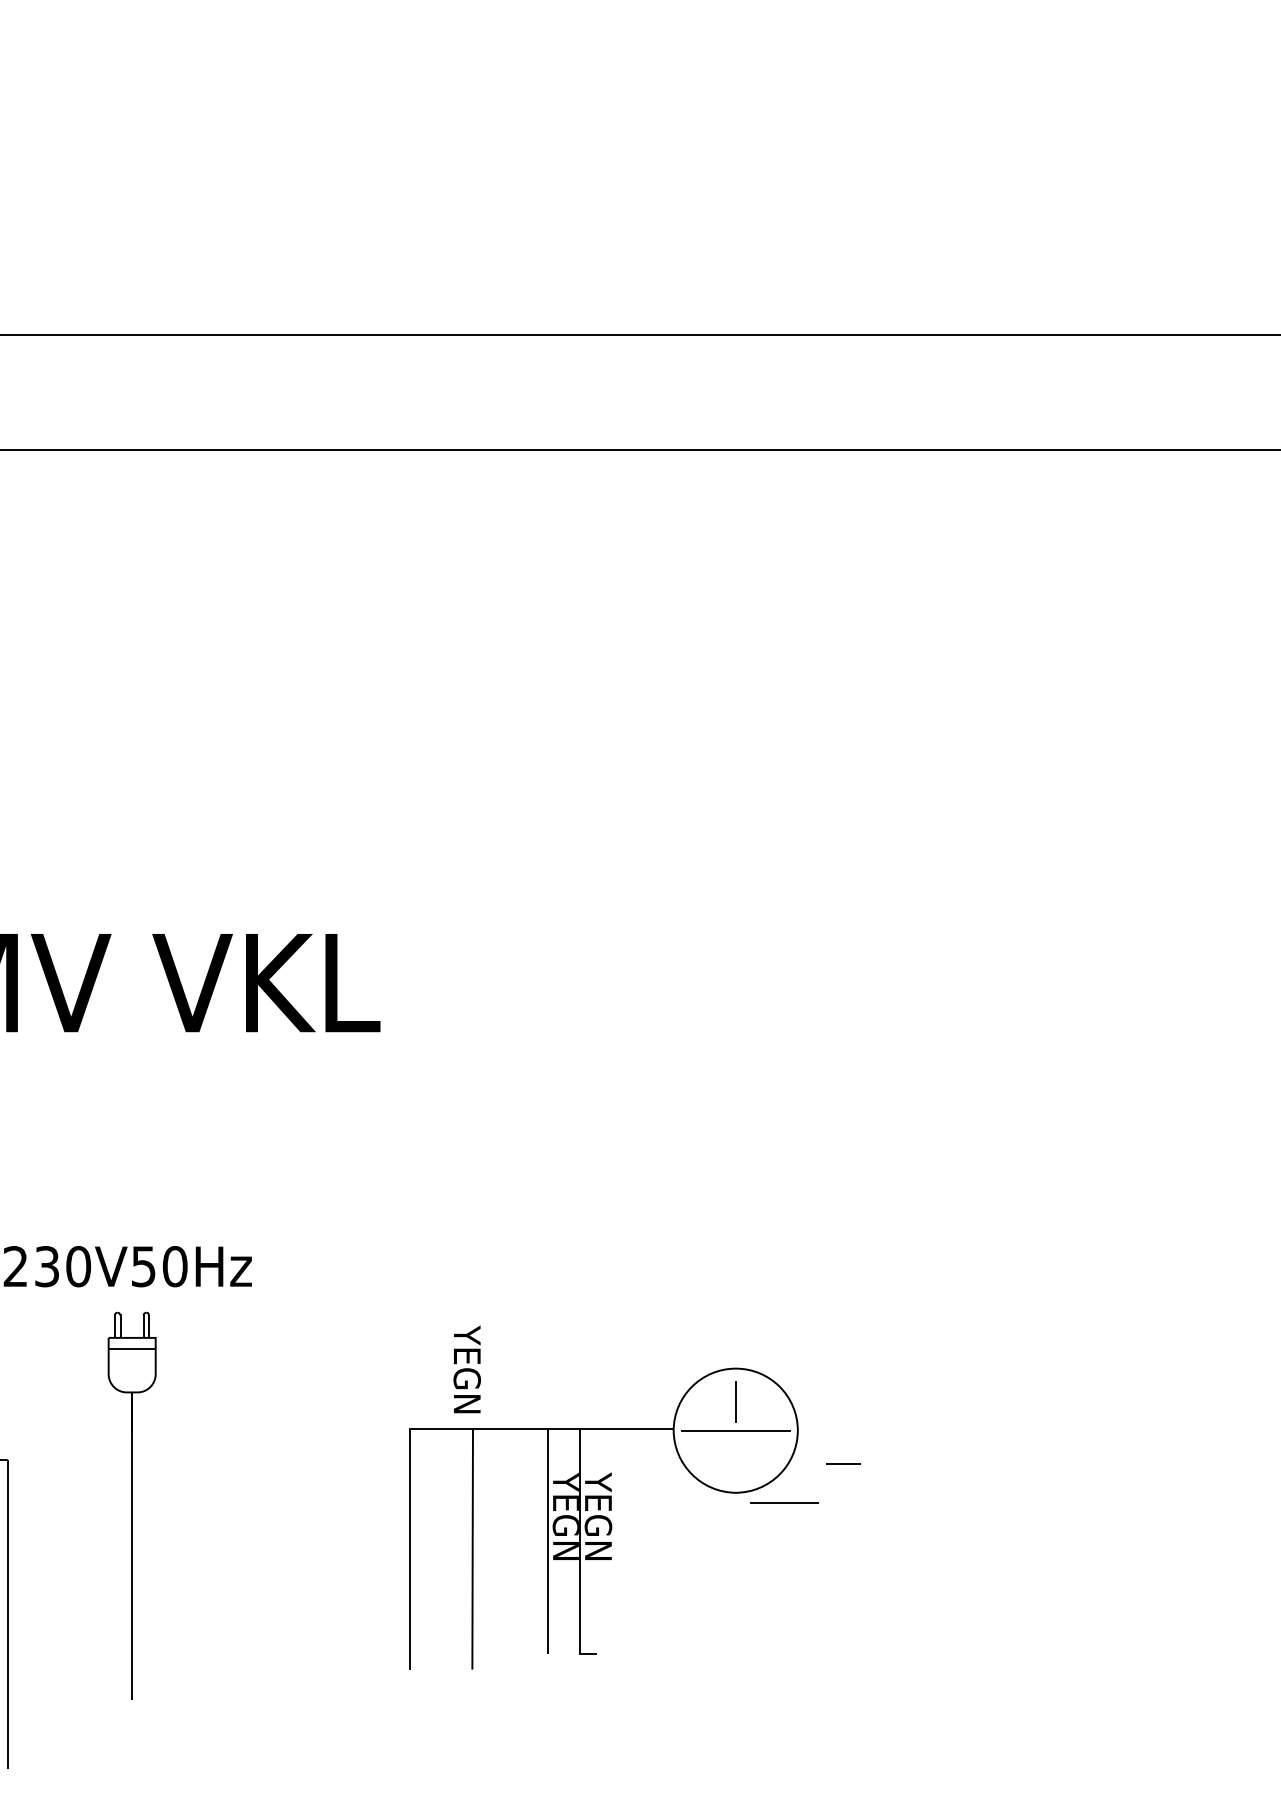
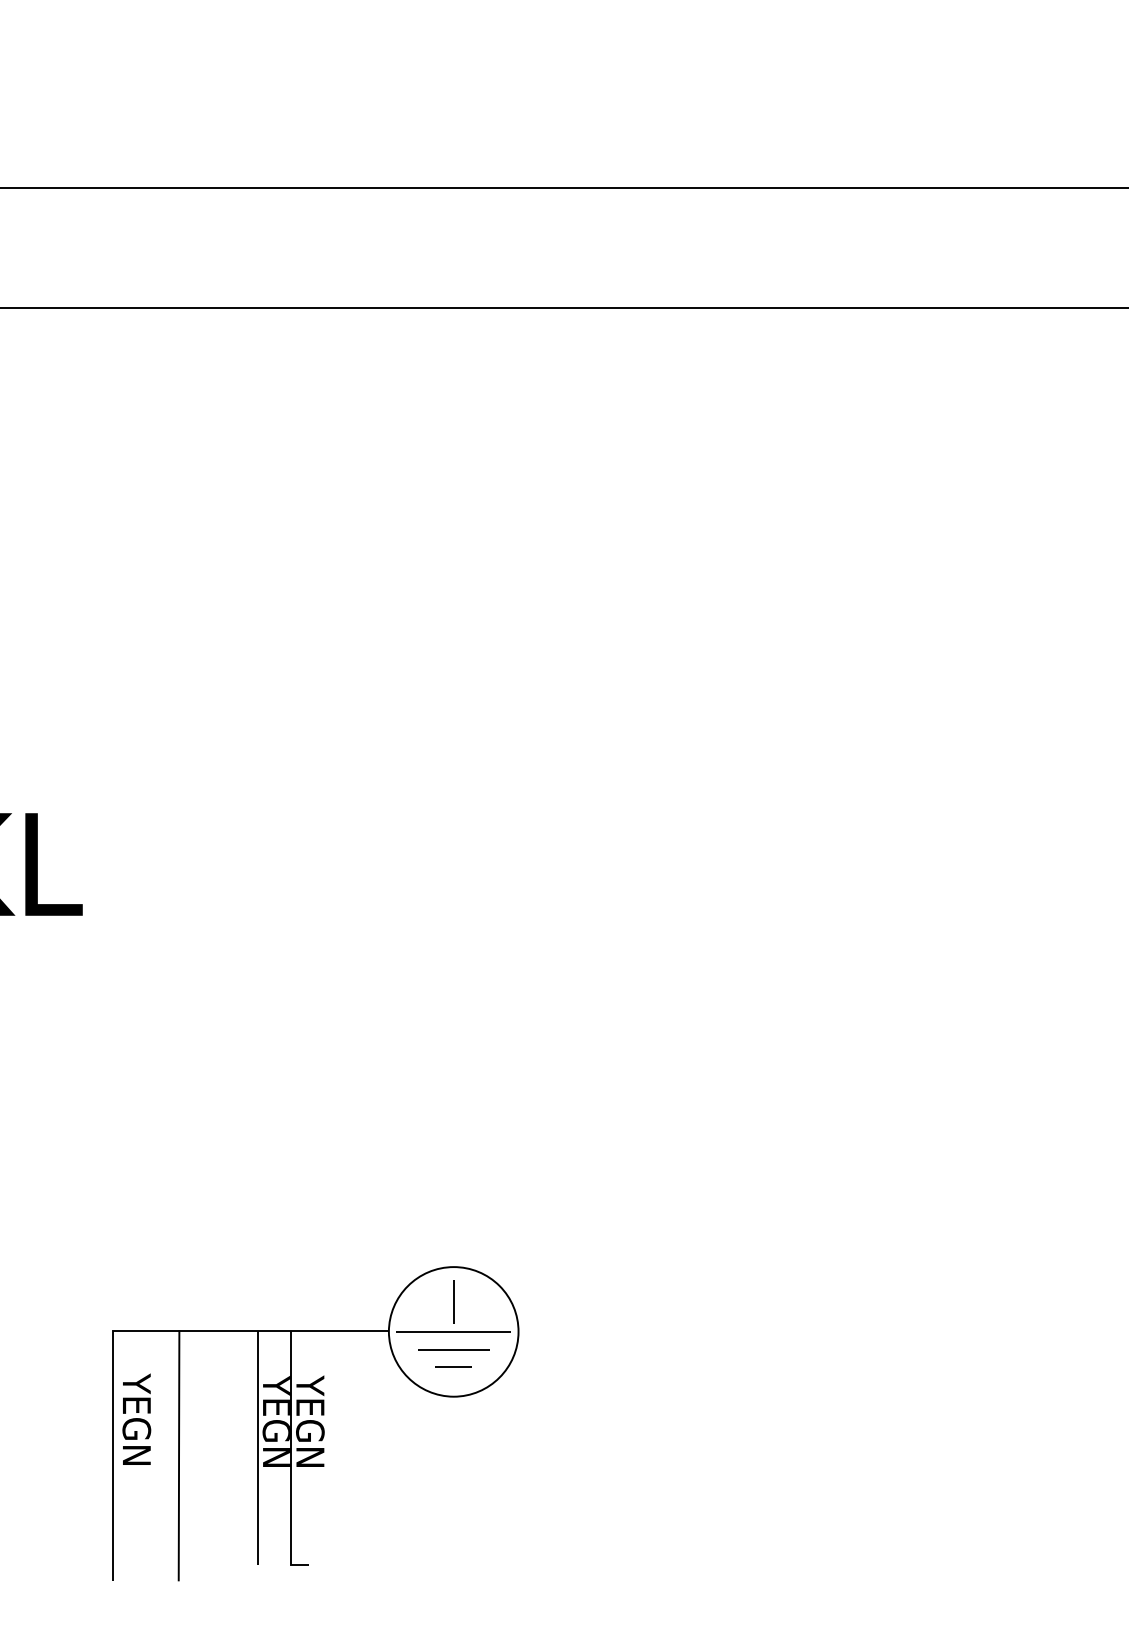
text: (466, 1369) -> (136, 1419), moved
line: (843, 1463) -> (453, 1366), moved
line: (784, 1502) -> (453, 1349), moved

